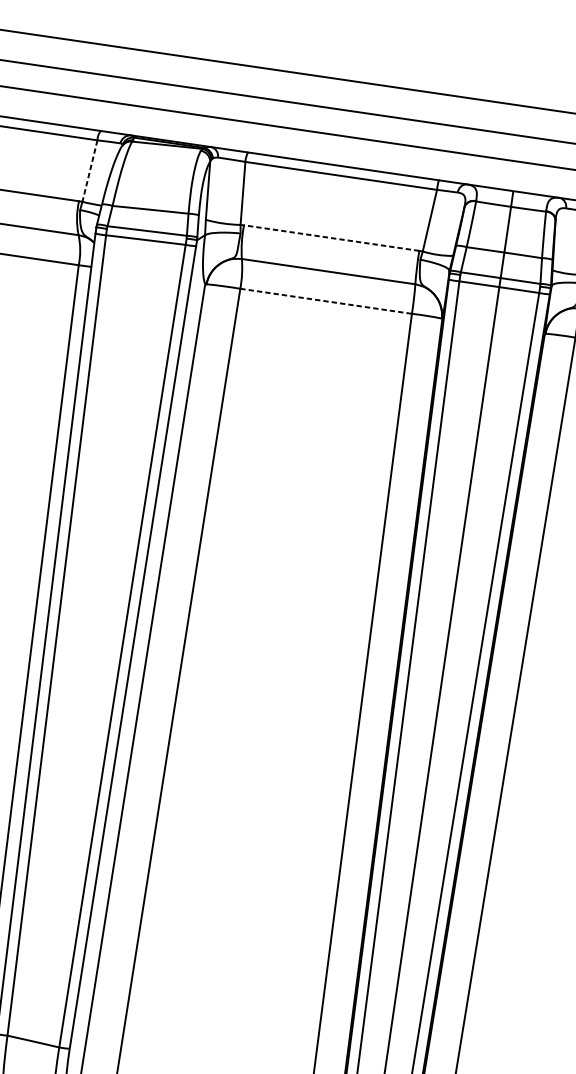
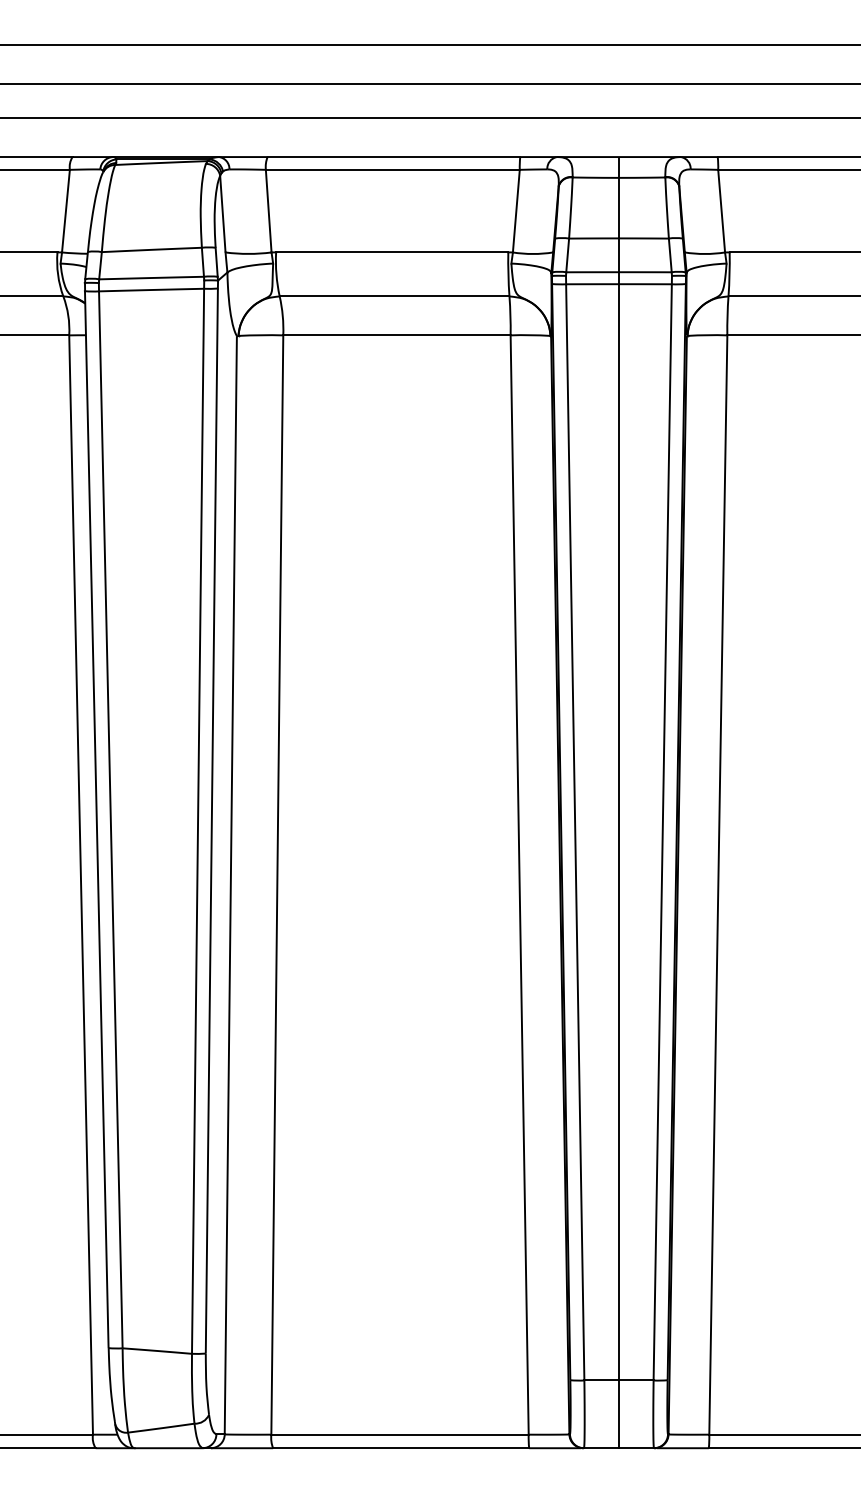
line: (89, 172) -> (65, 212), dashed -> solid
line: (331, 238) -> (391, 252), dashed -> solid
line: (325, 301) -> (396, 335), dashed -> solid

